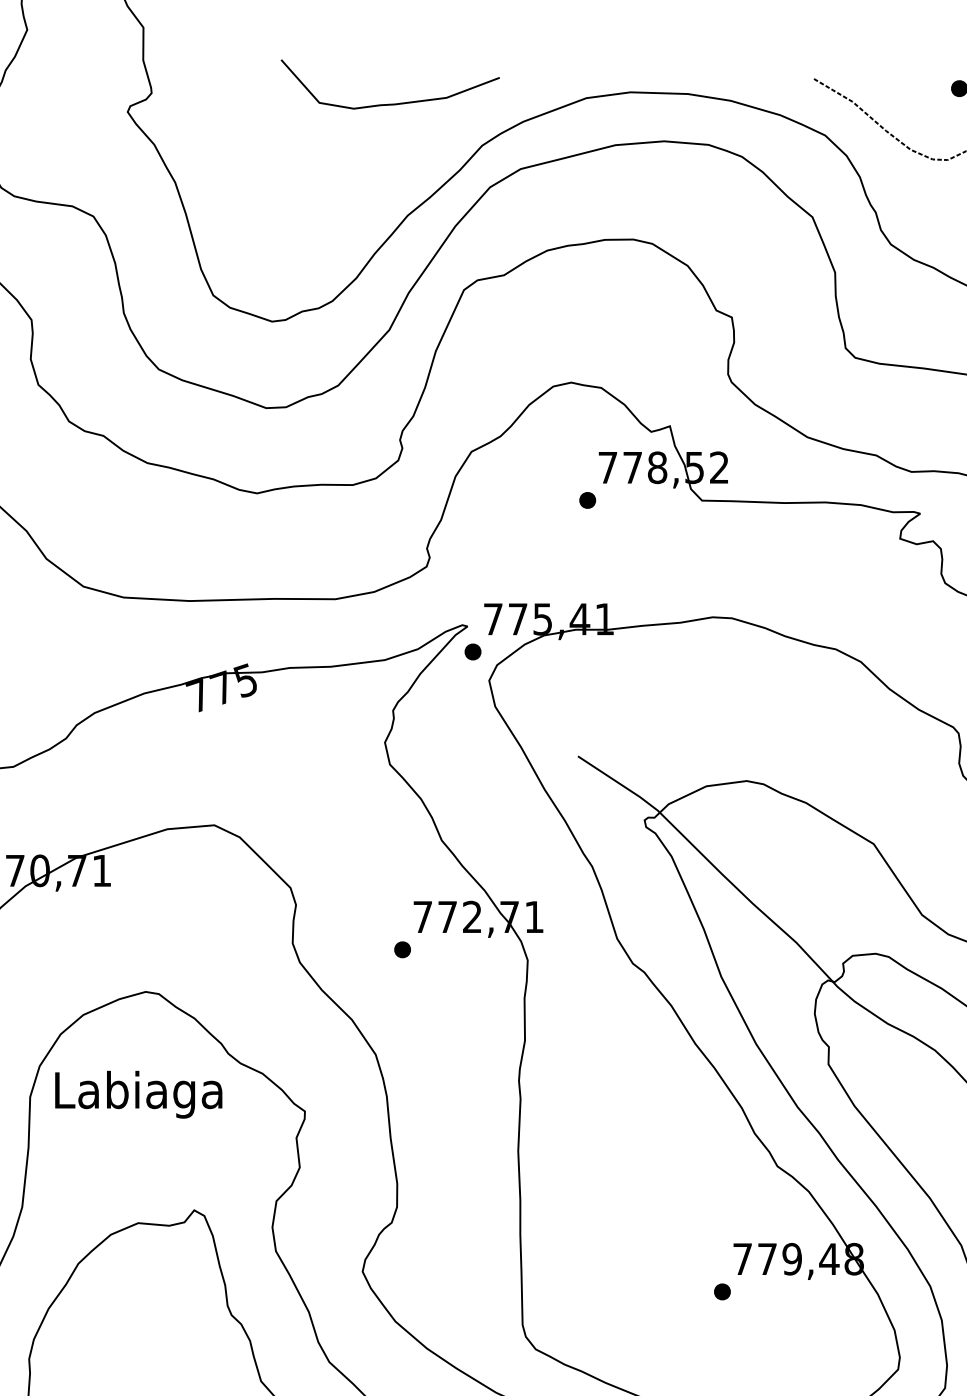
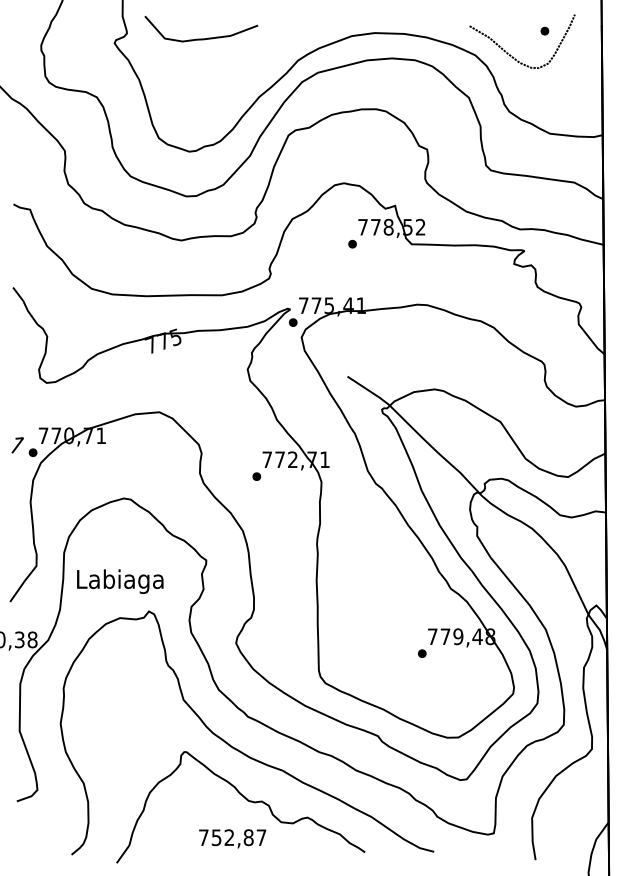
curve: (390, 102) -> (201, 38), moved
text: (139, 1094) -> (120, 581), moved

